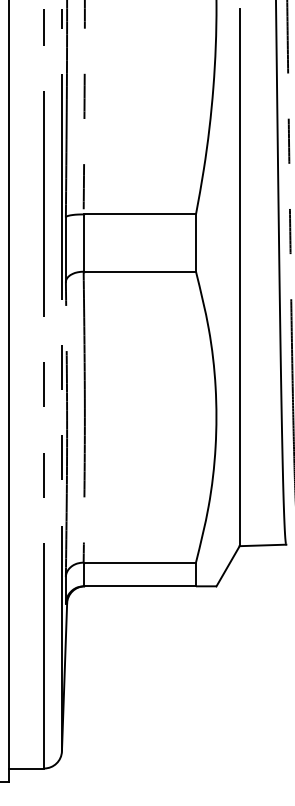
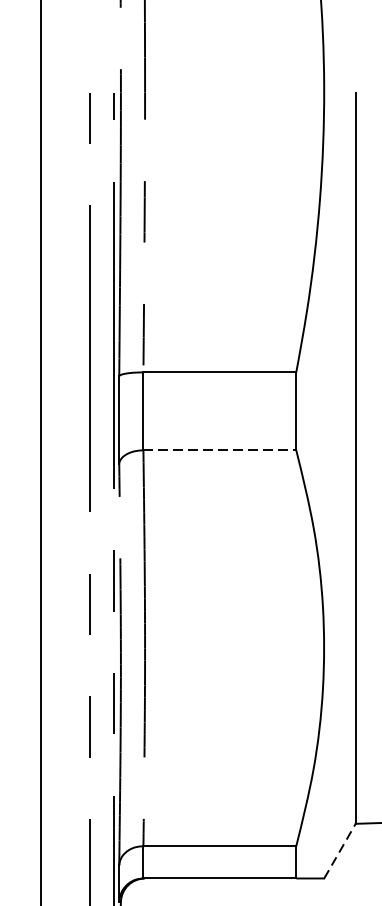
line: (140, 271) -> (220, 450), solid -> dashed
line: (228, 565) -> (340, 850), solid -> dashed

